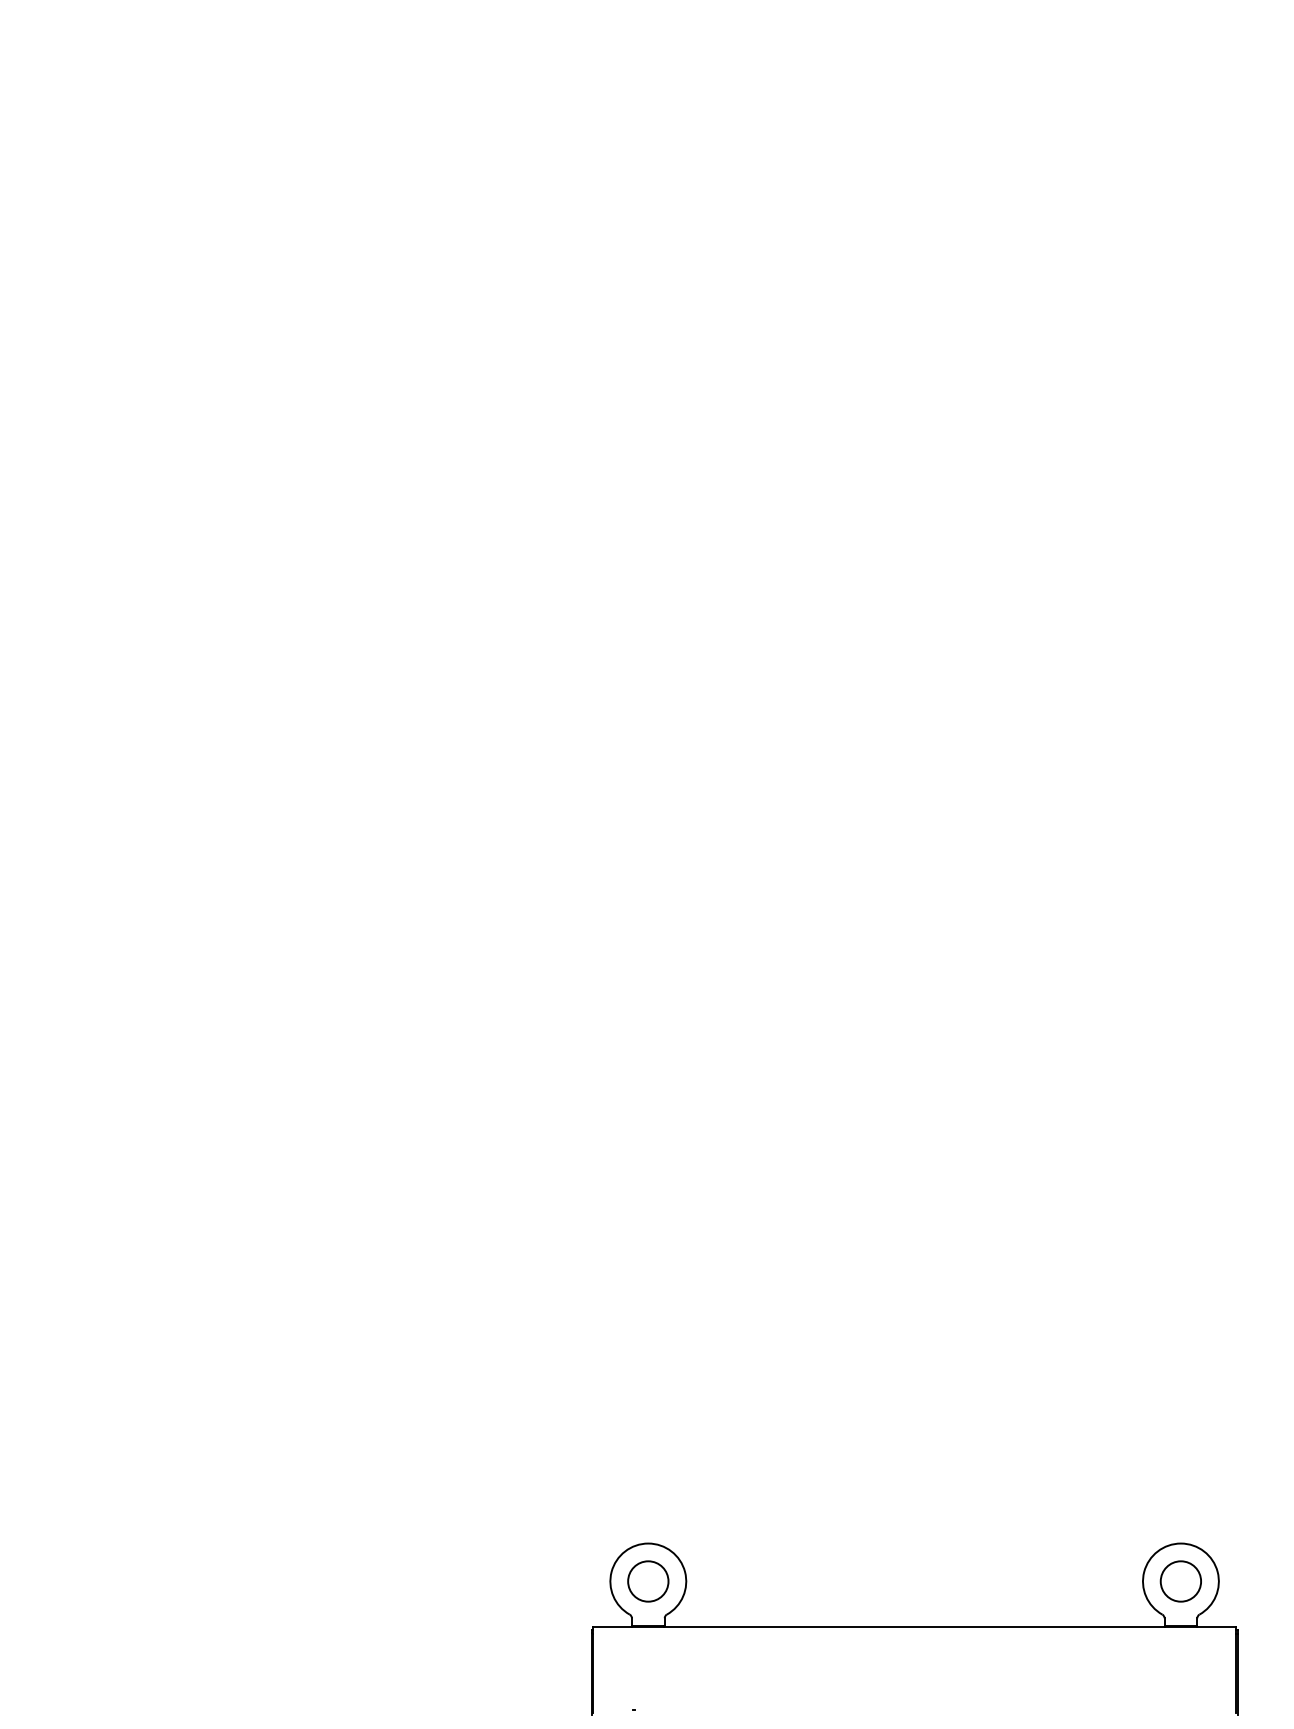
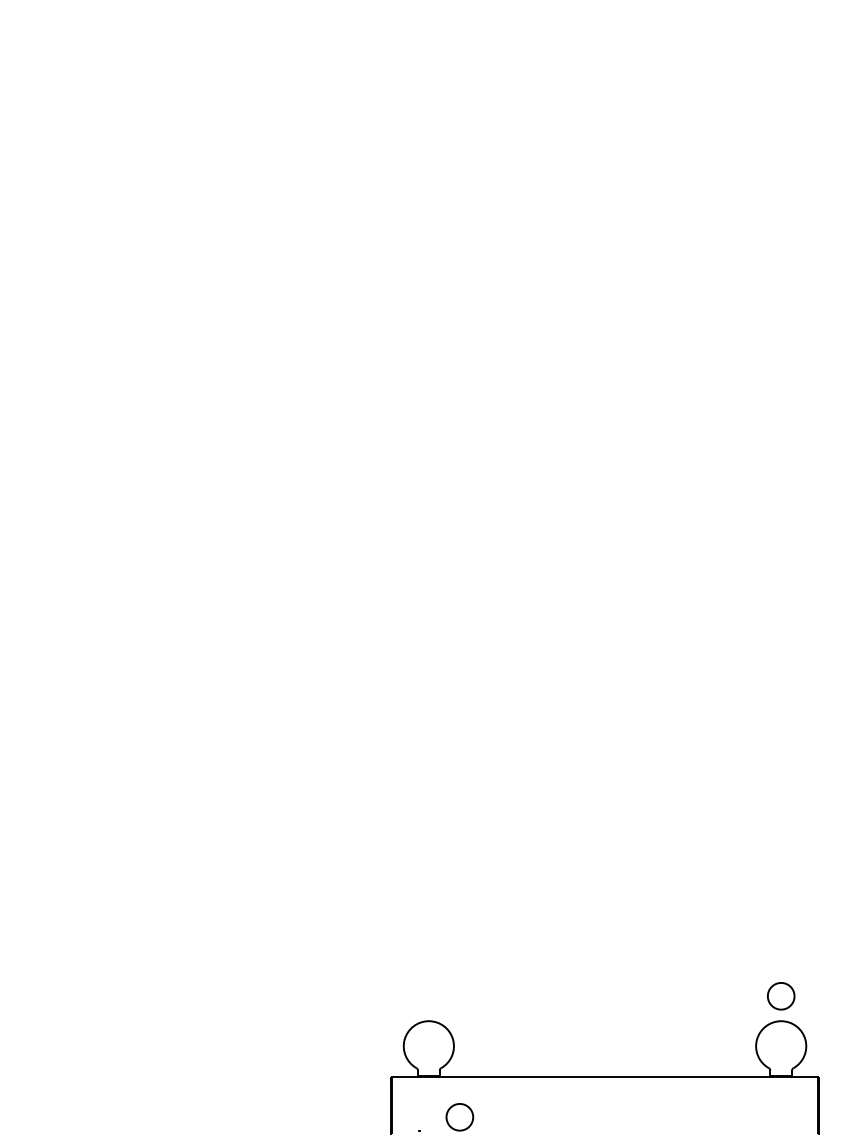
circle: (647, 1581) -> (459, 1117), moved
circle: (1181, 1581) -> (781, 996), moved

